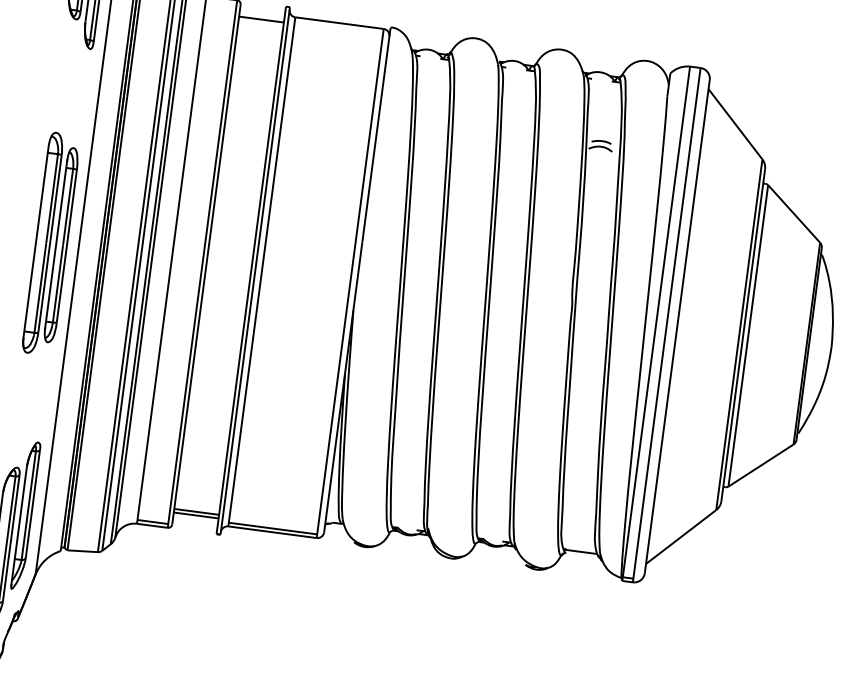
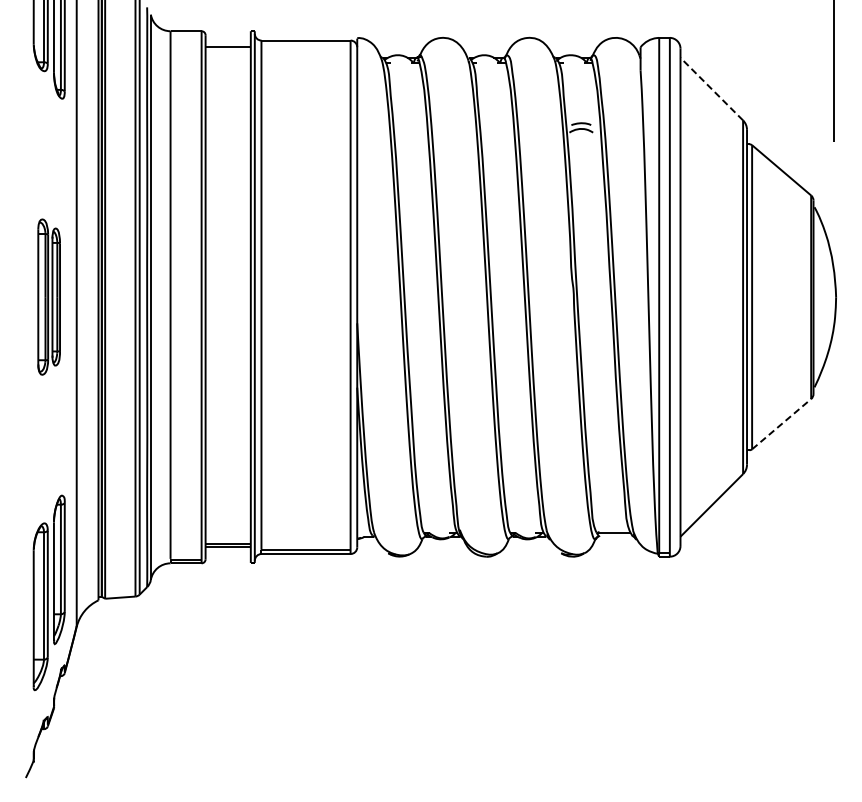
line: (735, 123) -> (711, 88), solid -> dashed
part: (50, 243) -> (48, 296), size x0.7
line: (760, 465) -> (781, 424), solid -> dashed

